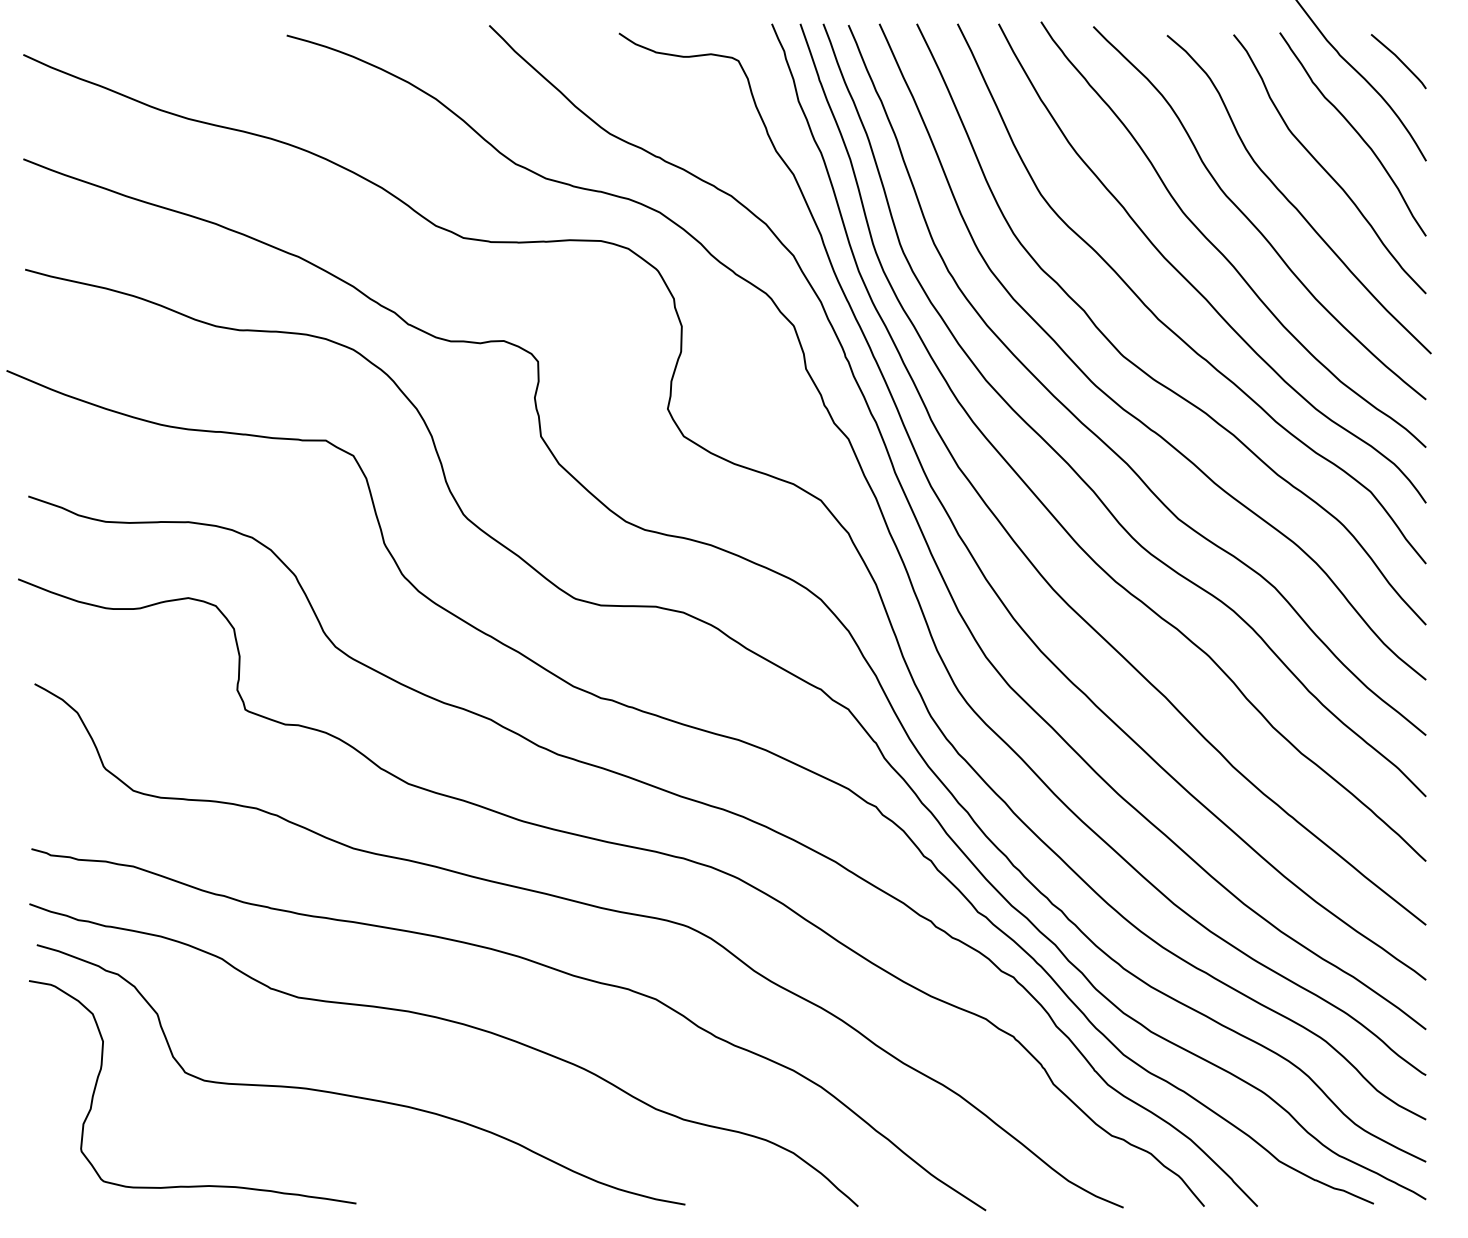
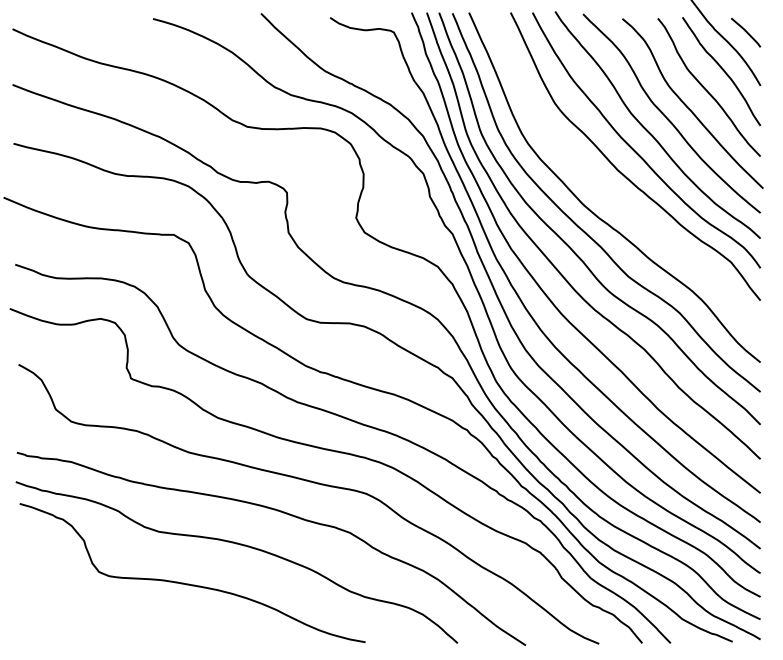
curve: (1140, 366) -> (608, 195), removed
curve: (192, 1184) -> (102, 631), removed

